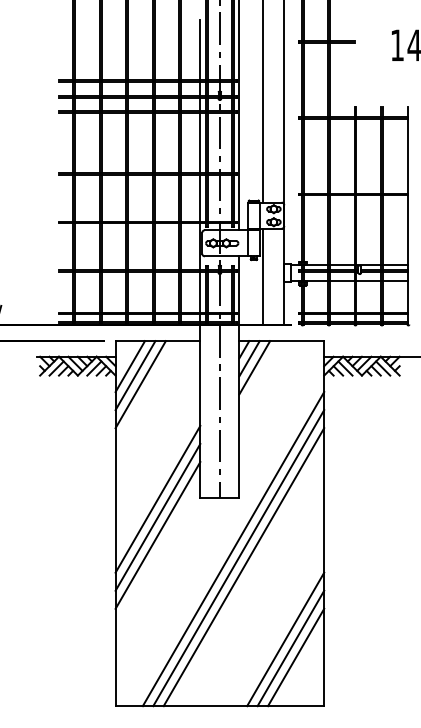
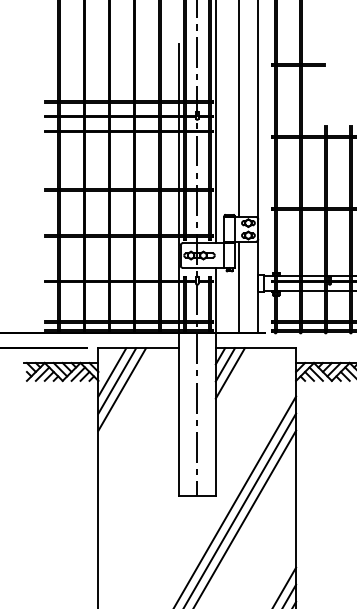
line: (157, 498) -> (138, 497), removed
line: (157, 516) -> (138, 514), removed
line: (157, 535) -> (138, 532), removed

